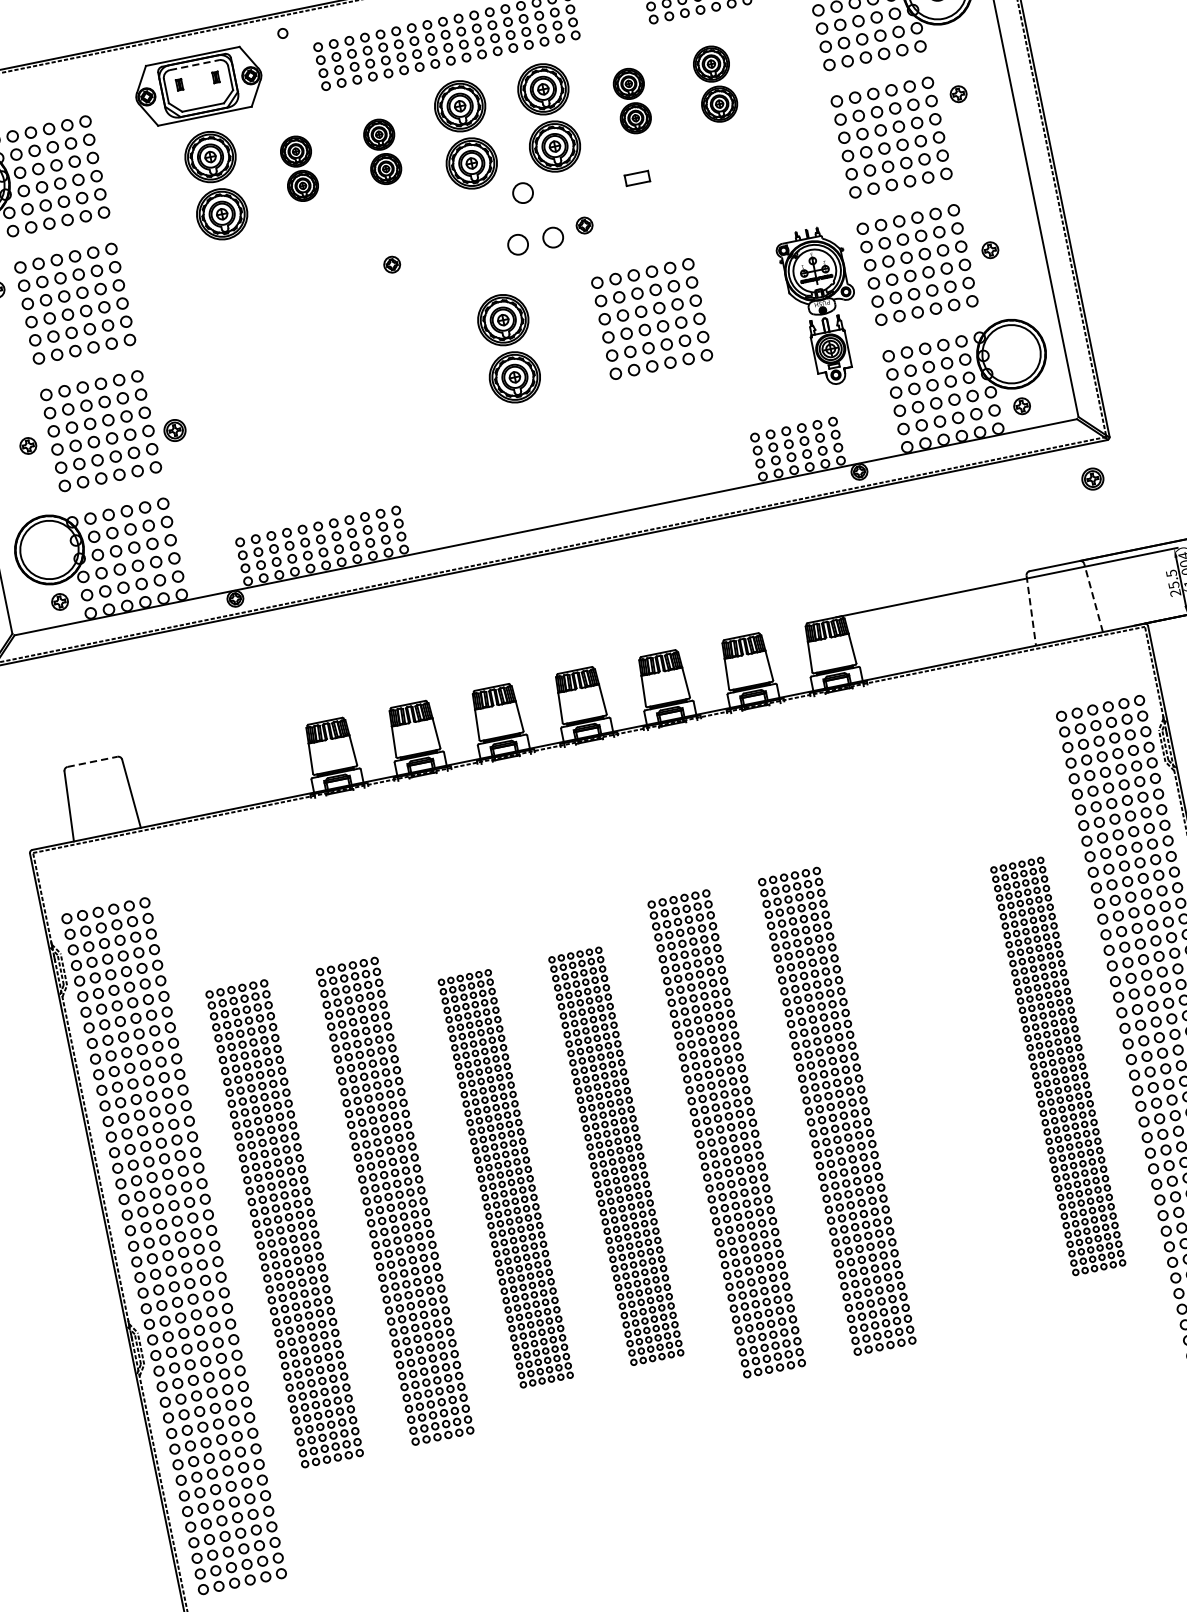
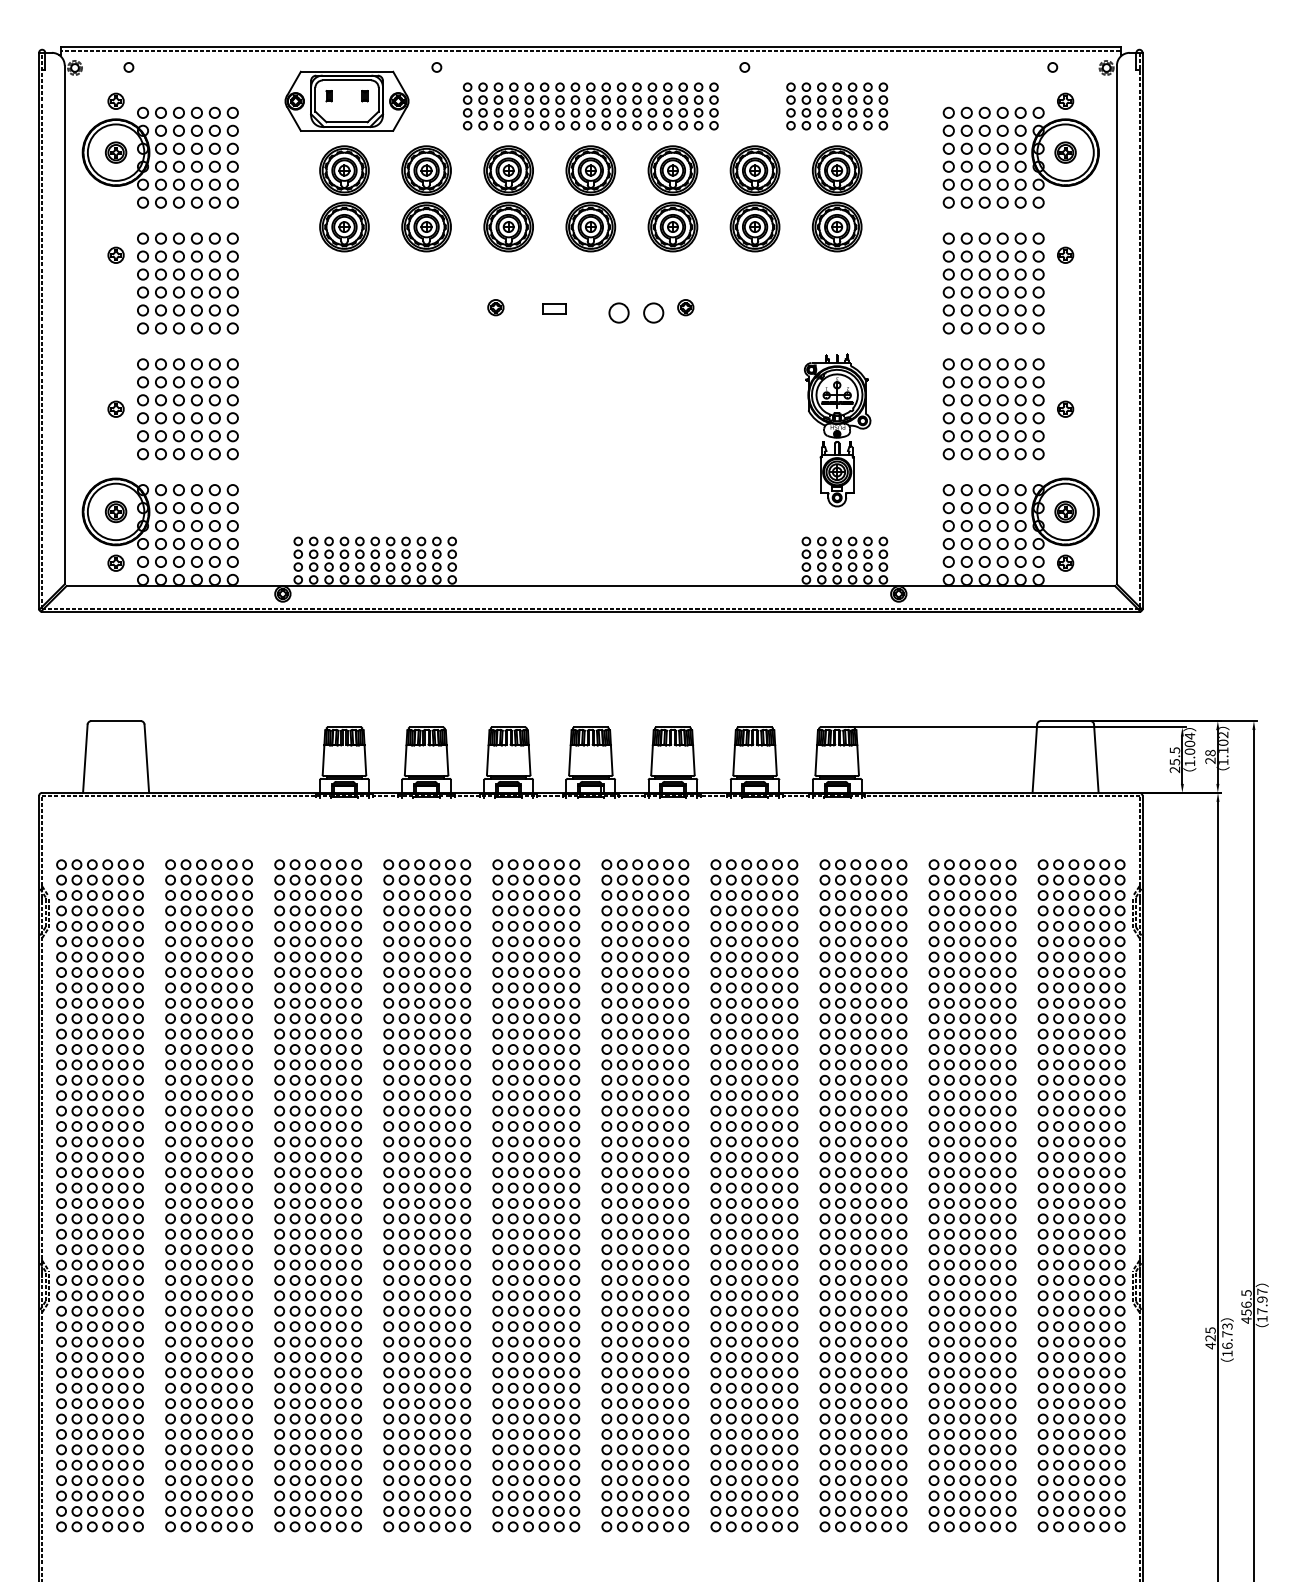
line: (195, 65) -> (347, 80), dashed -> solid
part: (714, 83) -> (836, 198), size x1.43
part: (631, 100) -> (754, 198), size x1.67
part: (382, 151) -> (508, 198), size x1.67
part: (299, 168) -> (426, 198), size x1.67
part: (636, 177) -> (554, 308), moved
circle: (522, 192) -> (633, 264), removed
part: (822, 306) -> (837, 430), moved
part: (646, 315) -> (727, 404), removed
part: (509, 348) -> (590, 409), removed
part: (174, 430) -> (115, 511), moved
part: (1092, 478) -> (1065, 511), moved
line: (1093, 597) -> (1096, 758), dashed -> solid
line: (1031, 611) -> (1034, 759), dashed -> solid
line: (93, 762) -> (116, 721), dashed -> solid
part: (1058, 1066) -> (972, 1195), size x1.67
part: (947, 1088) -> (863, 1195), added
part: (837, 1110) -> (754, 1195), size x1.43
part: (726, 1133) -> (645, 1195), size x1.43
part: (616, 1155) -> (536, 1195), size x1.67
part: (505, 1178) -> (427, 1195), size x1.67
part: (394, 1201) -> (317, 1195), size x1.43
part: (284, 1223) -> (208, 1195), size x1.43

